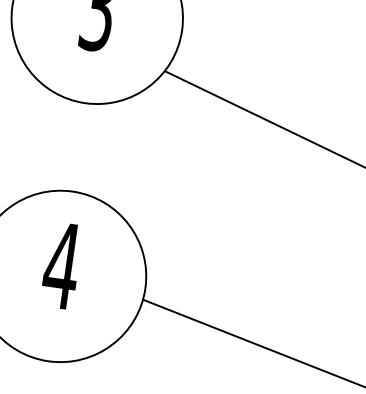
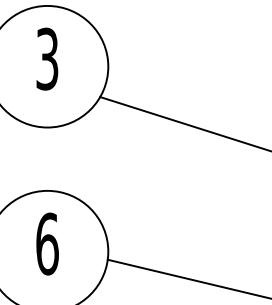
text: (62, 265) -> (47, 243), 4 -> 6

